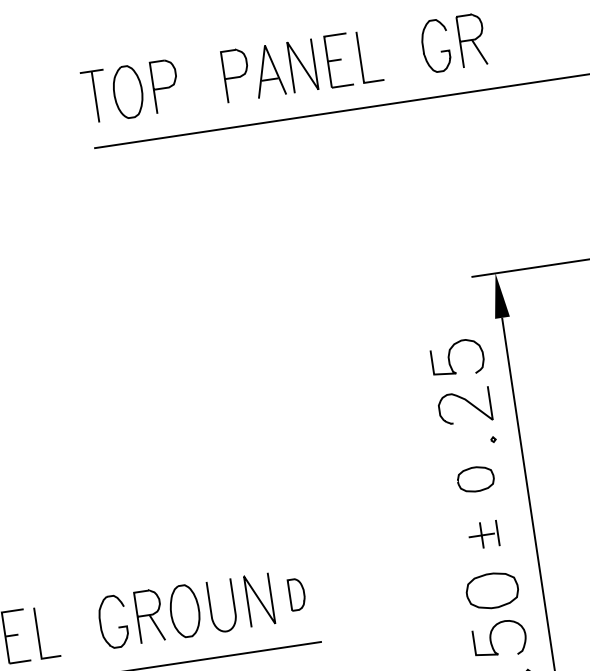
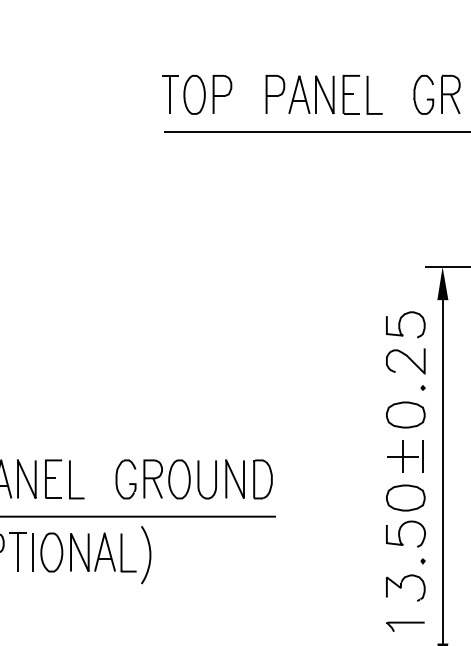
part: (475, 478) -> (405, 414), size x1.43
part: (483, 535) -> (405, 456), size x1.67
part: (296, 594) -> (262, 479), size x1.67

